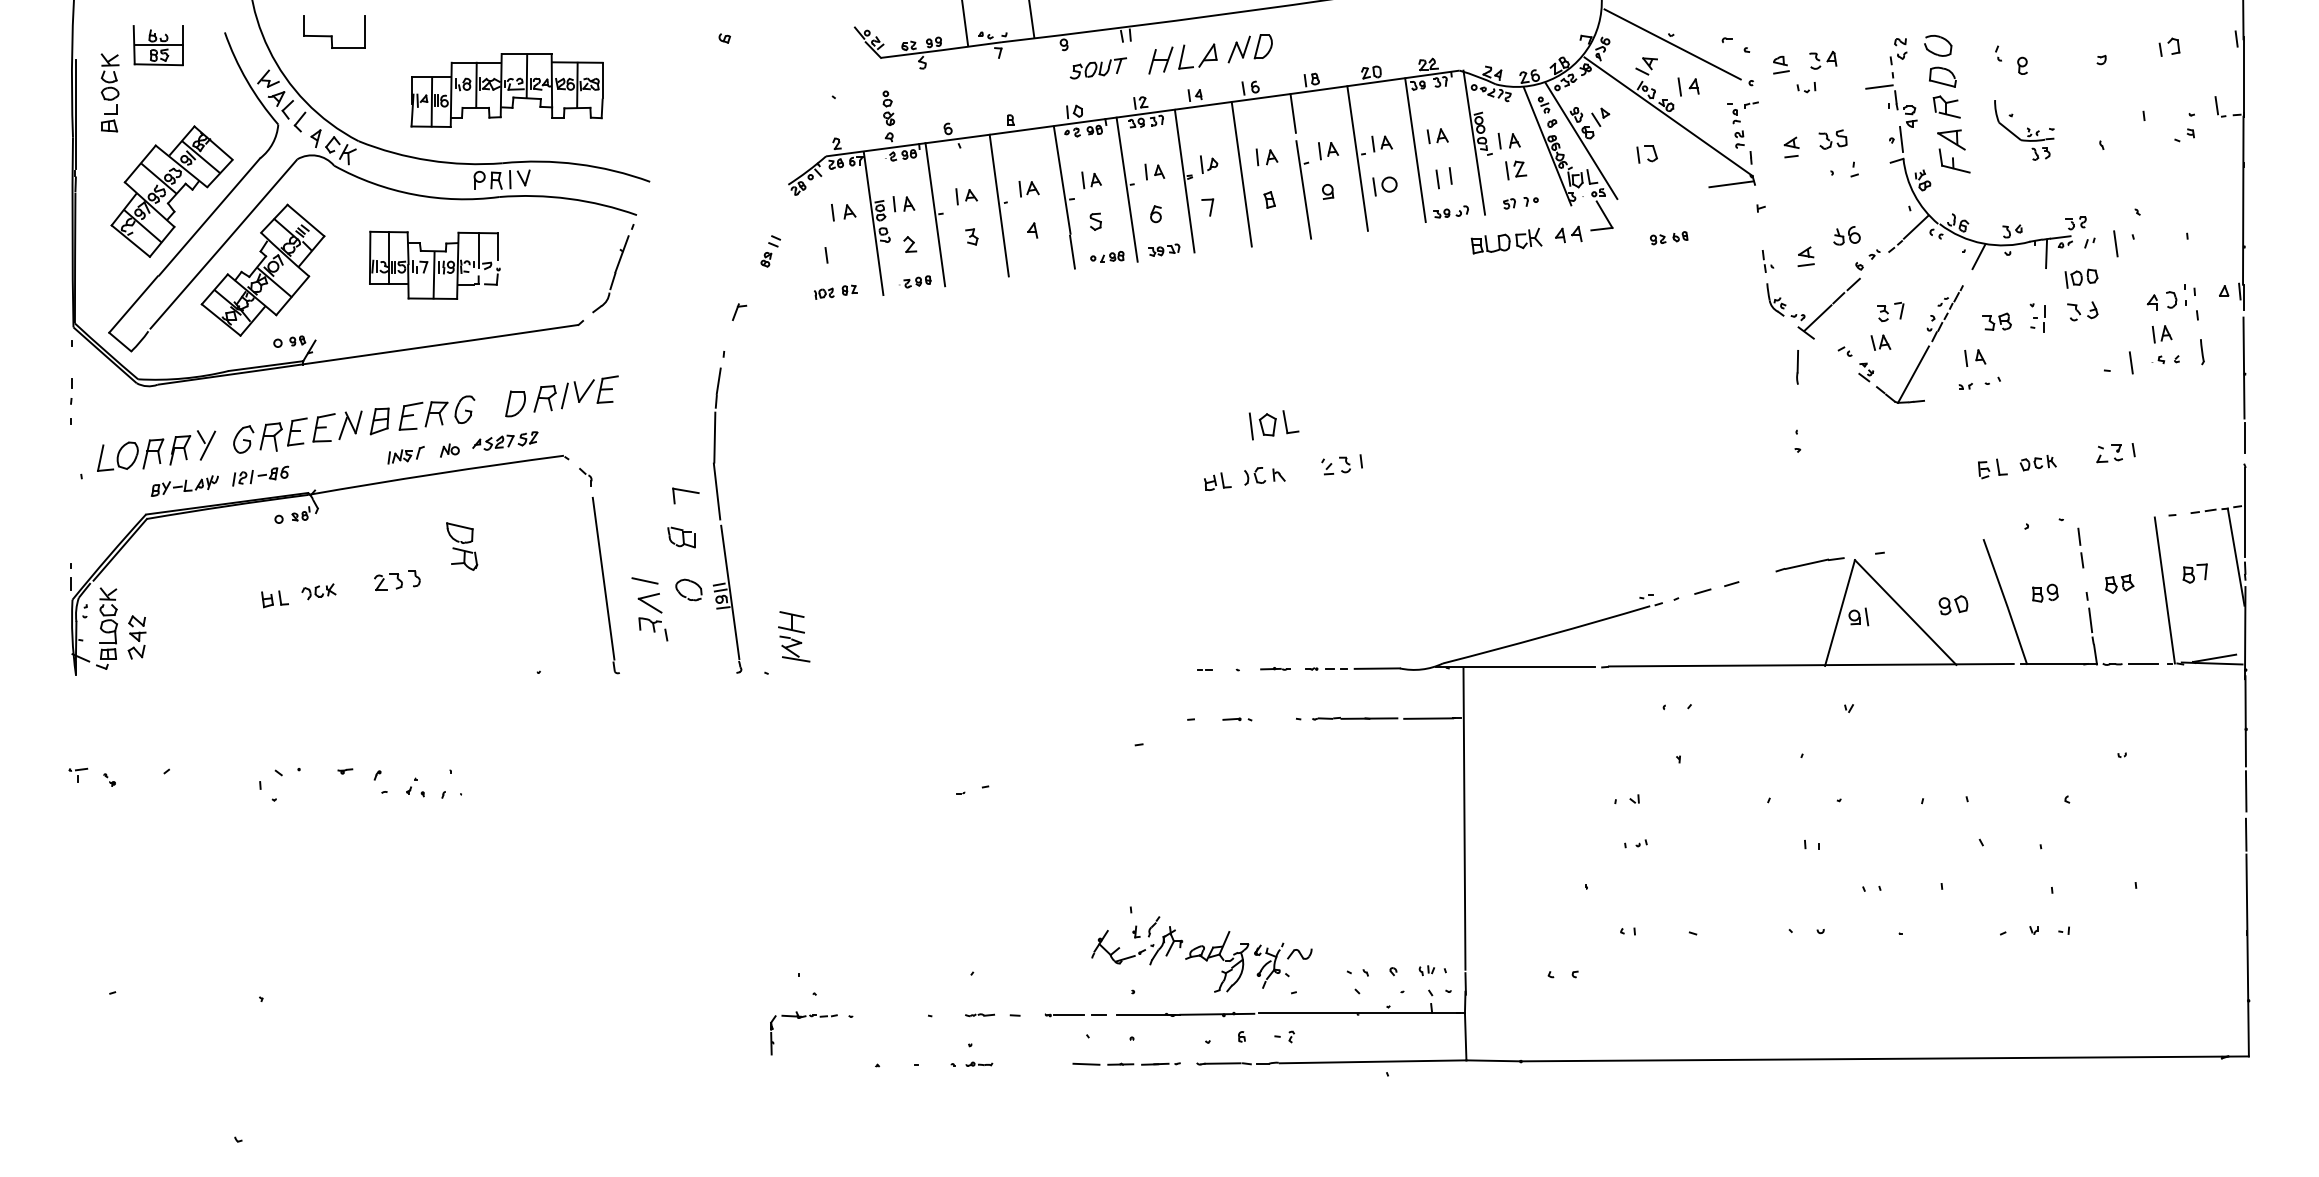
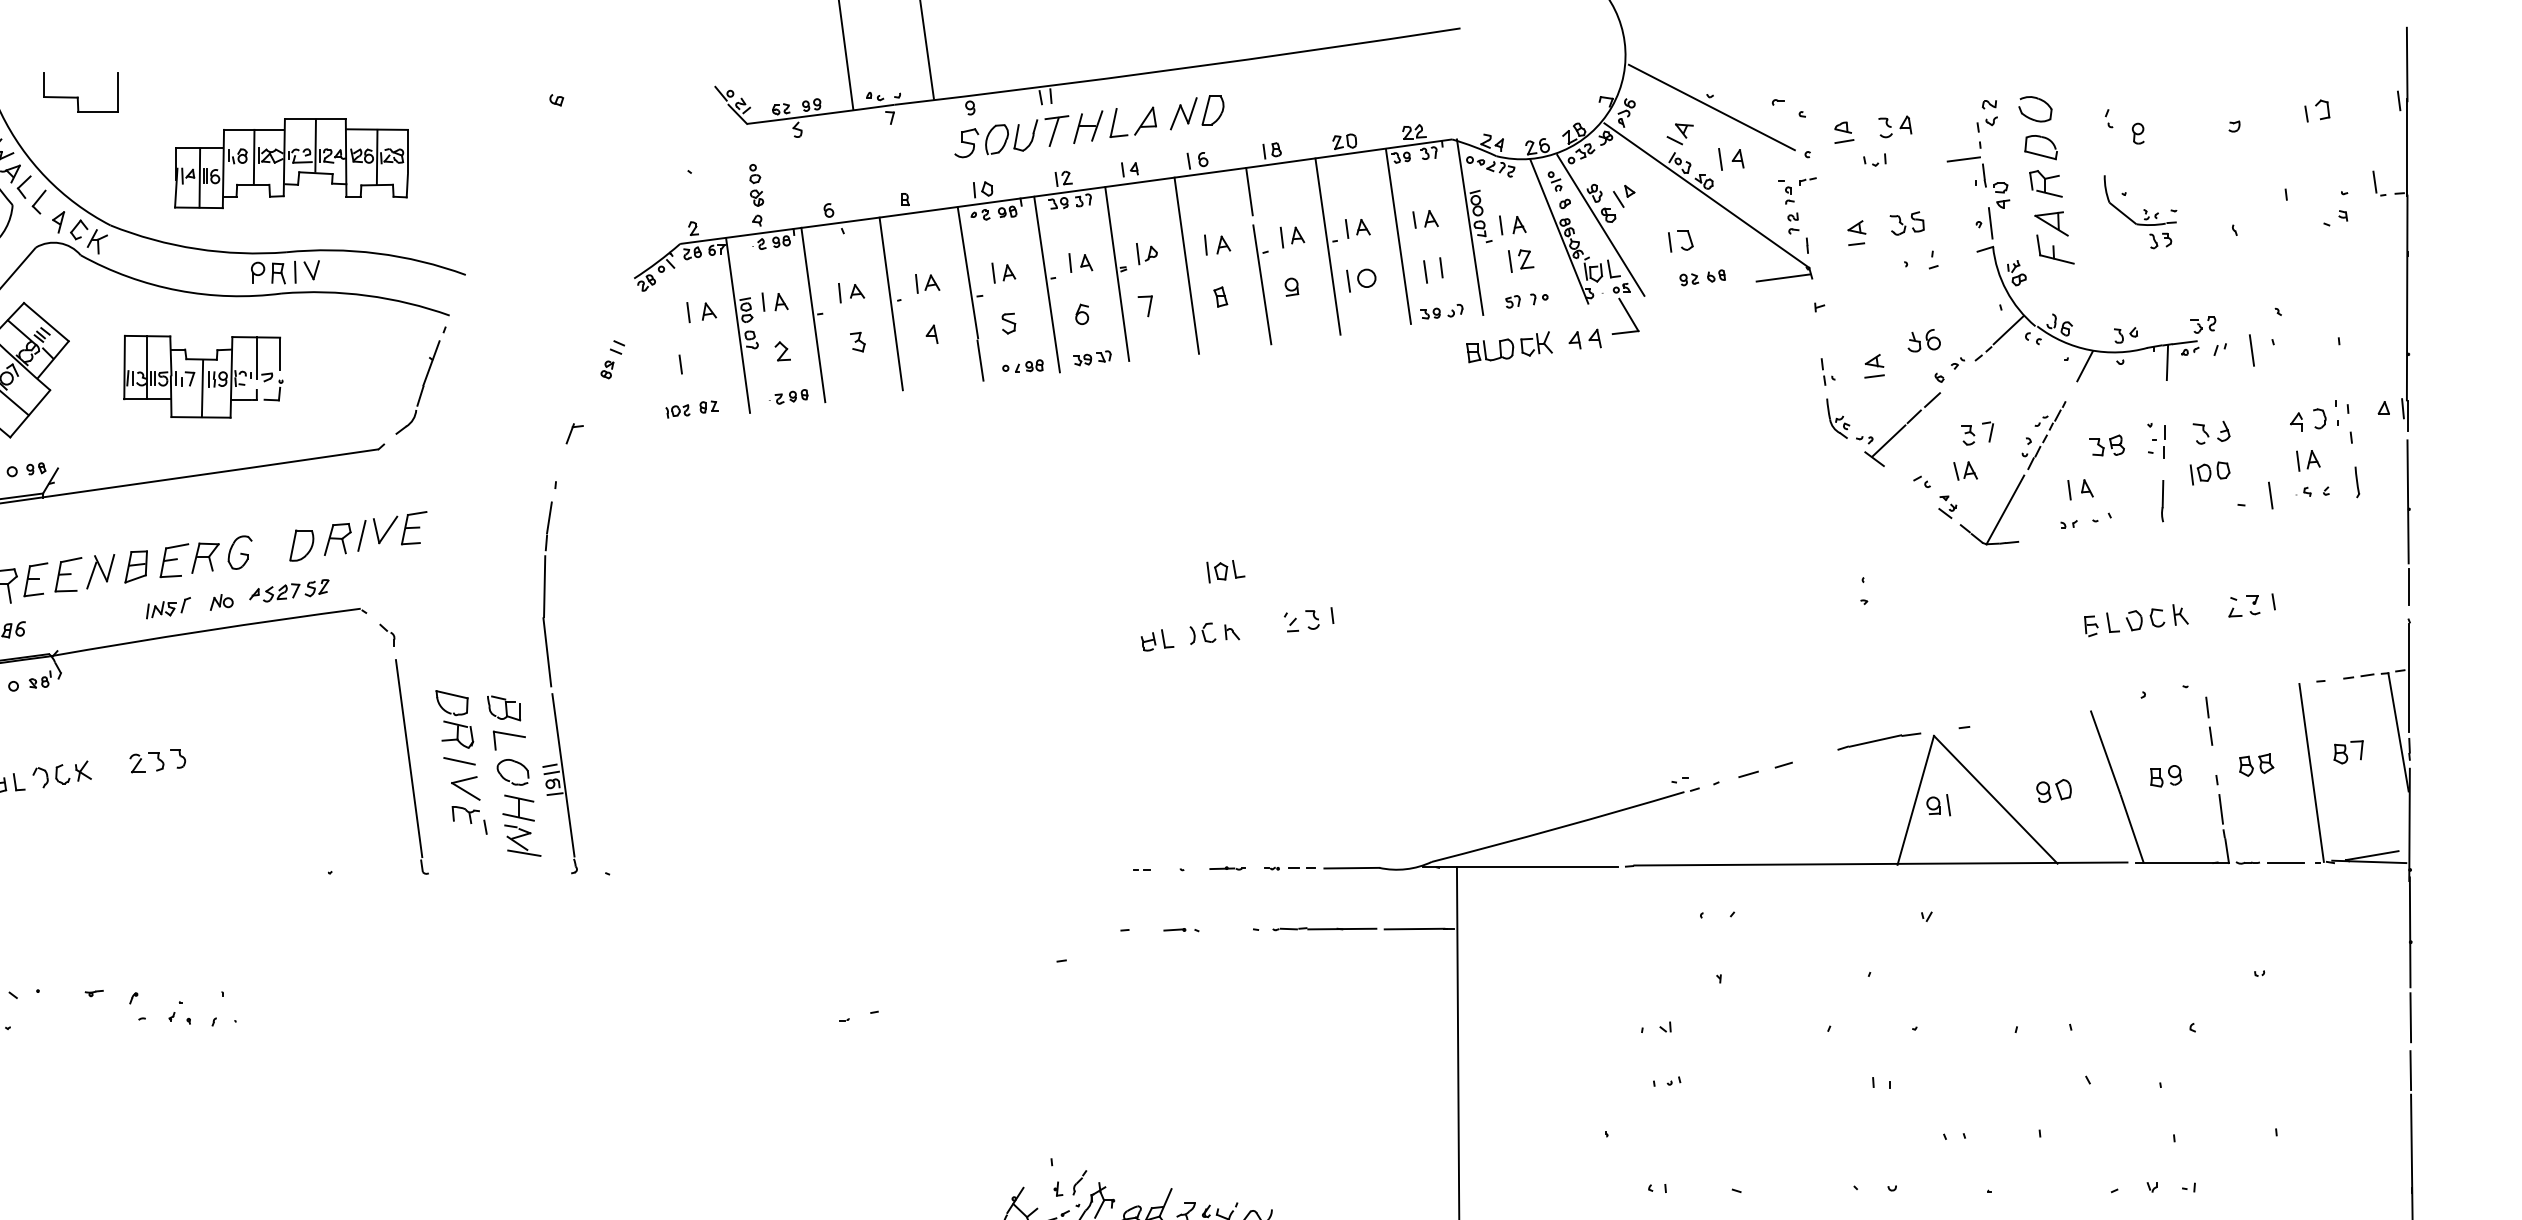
part: (1098, 68) -> (1012, 136), size x1.67
part: (1669, 238) -> (1703, 278), moved
part: (2081, 278) -> (2210, 473), moved
line: (1797, 367) -> (2162, 501), moved
part: (1273, 425) -> (1225, 571), size x0.62
part: (2038, 462) -> (2157, 616), size x1.43
part: (685, 495) -> (508, 740), moved
part: (462, 546) -> (455, 719), moved
part: (318, 591) -> (61, 774), size x1.43
part: (794, 636) -> (522, 825), moved

